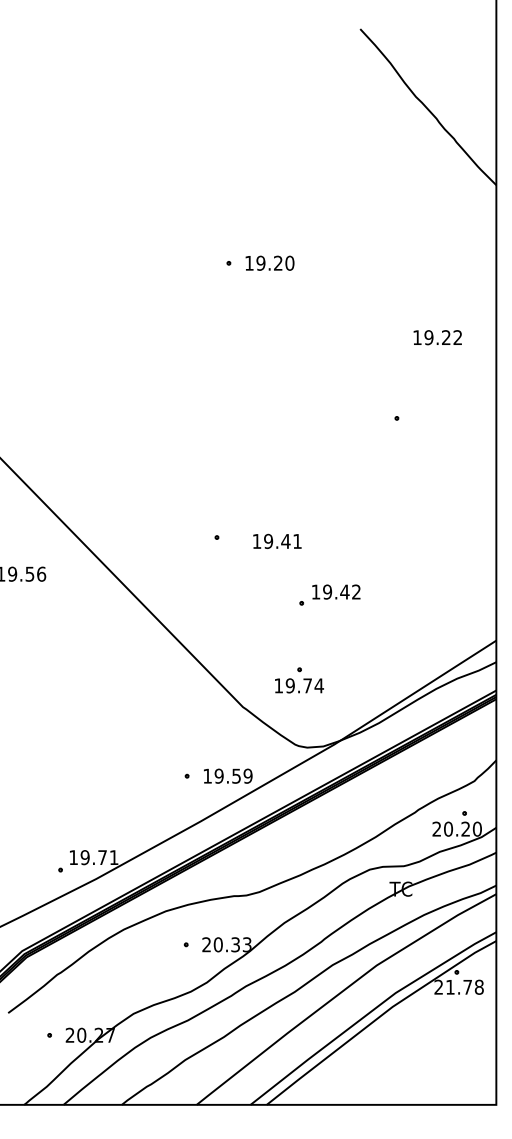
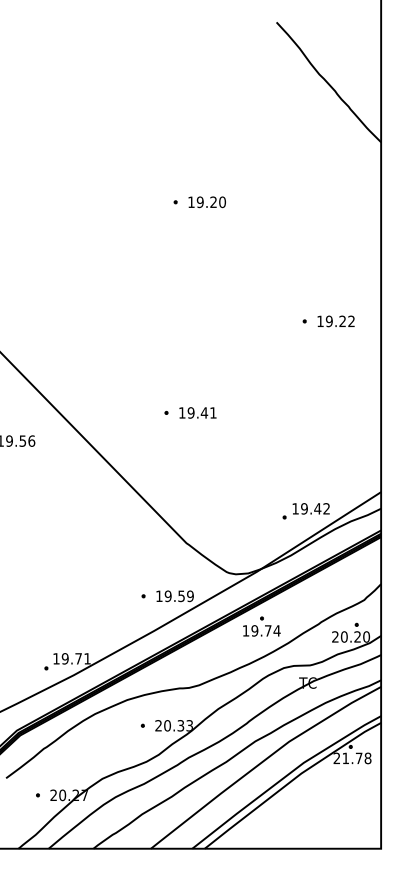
text: (436, 337) -> (335, 321), moved
text: (276, 540) -> (197, 412), moved
part: (328, 595) -> (305, 511), moved
part: (298, 680) -> (261, 626), moved

